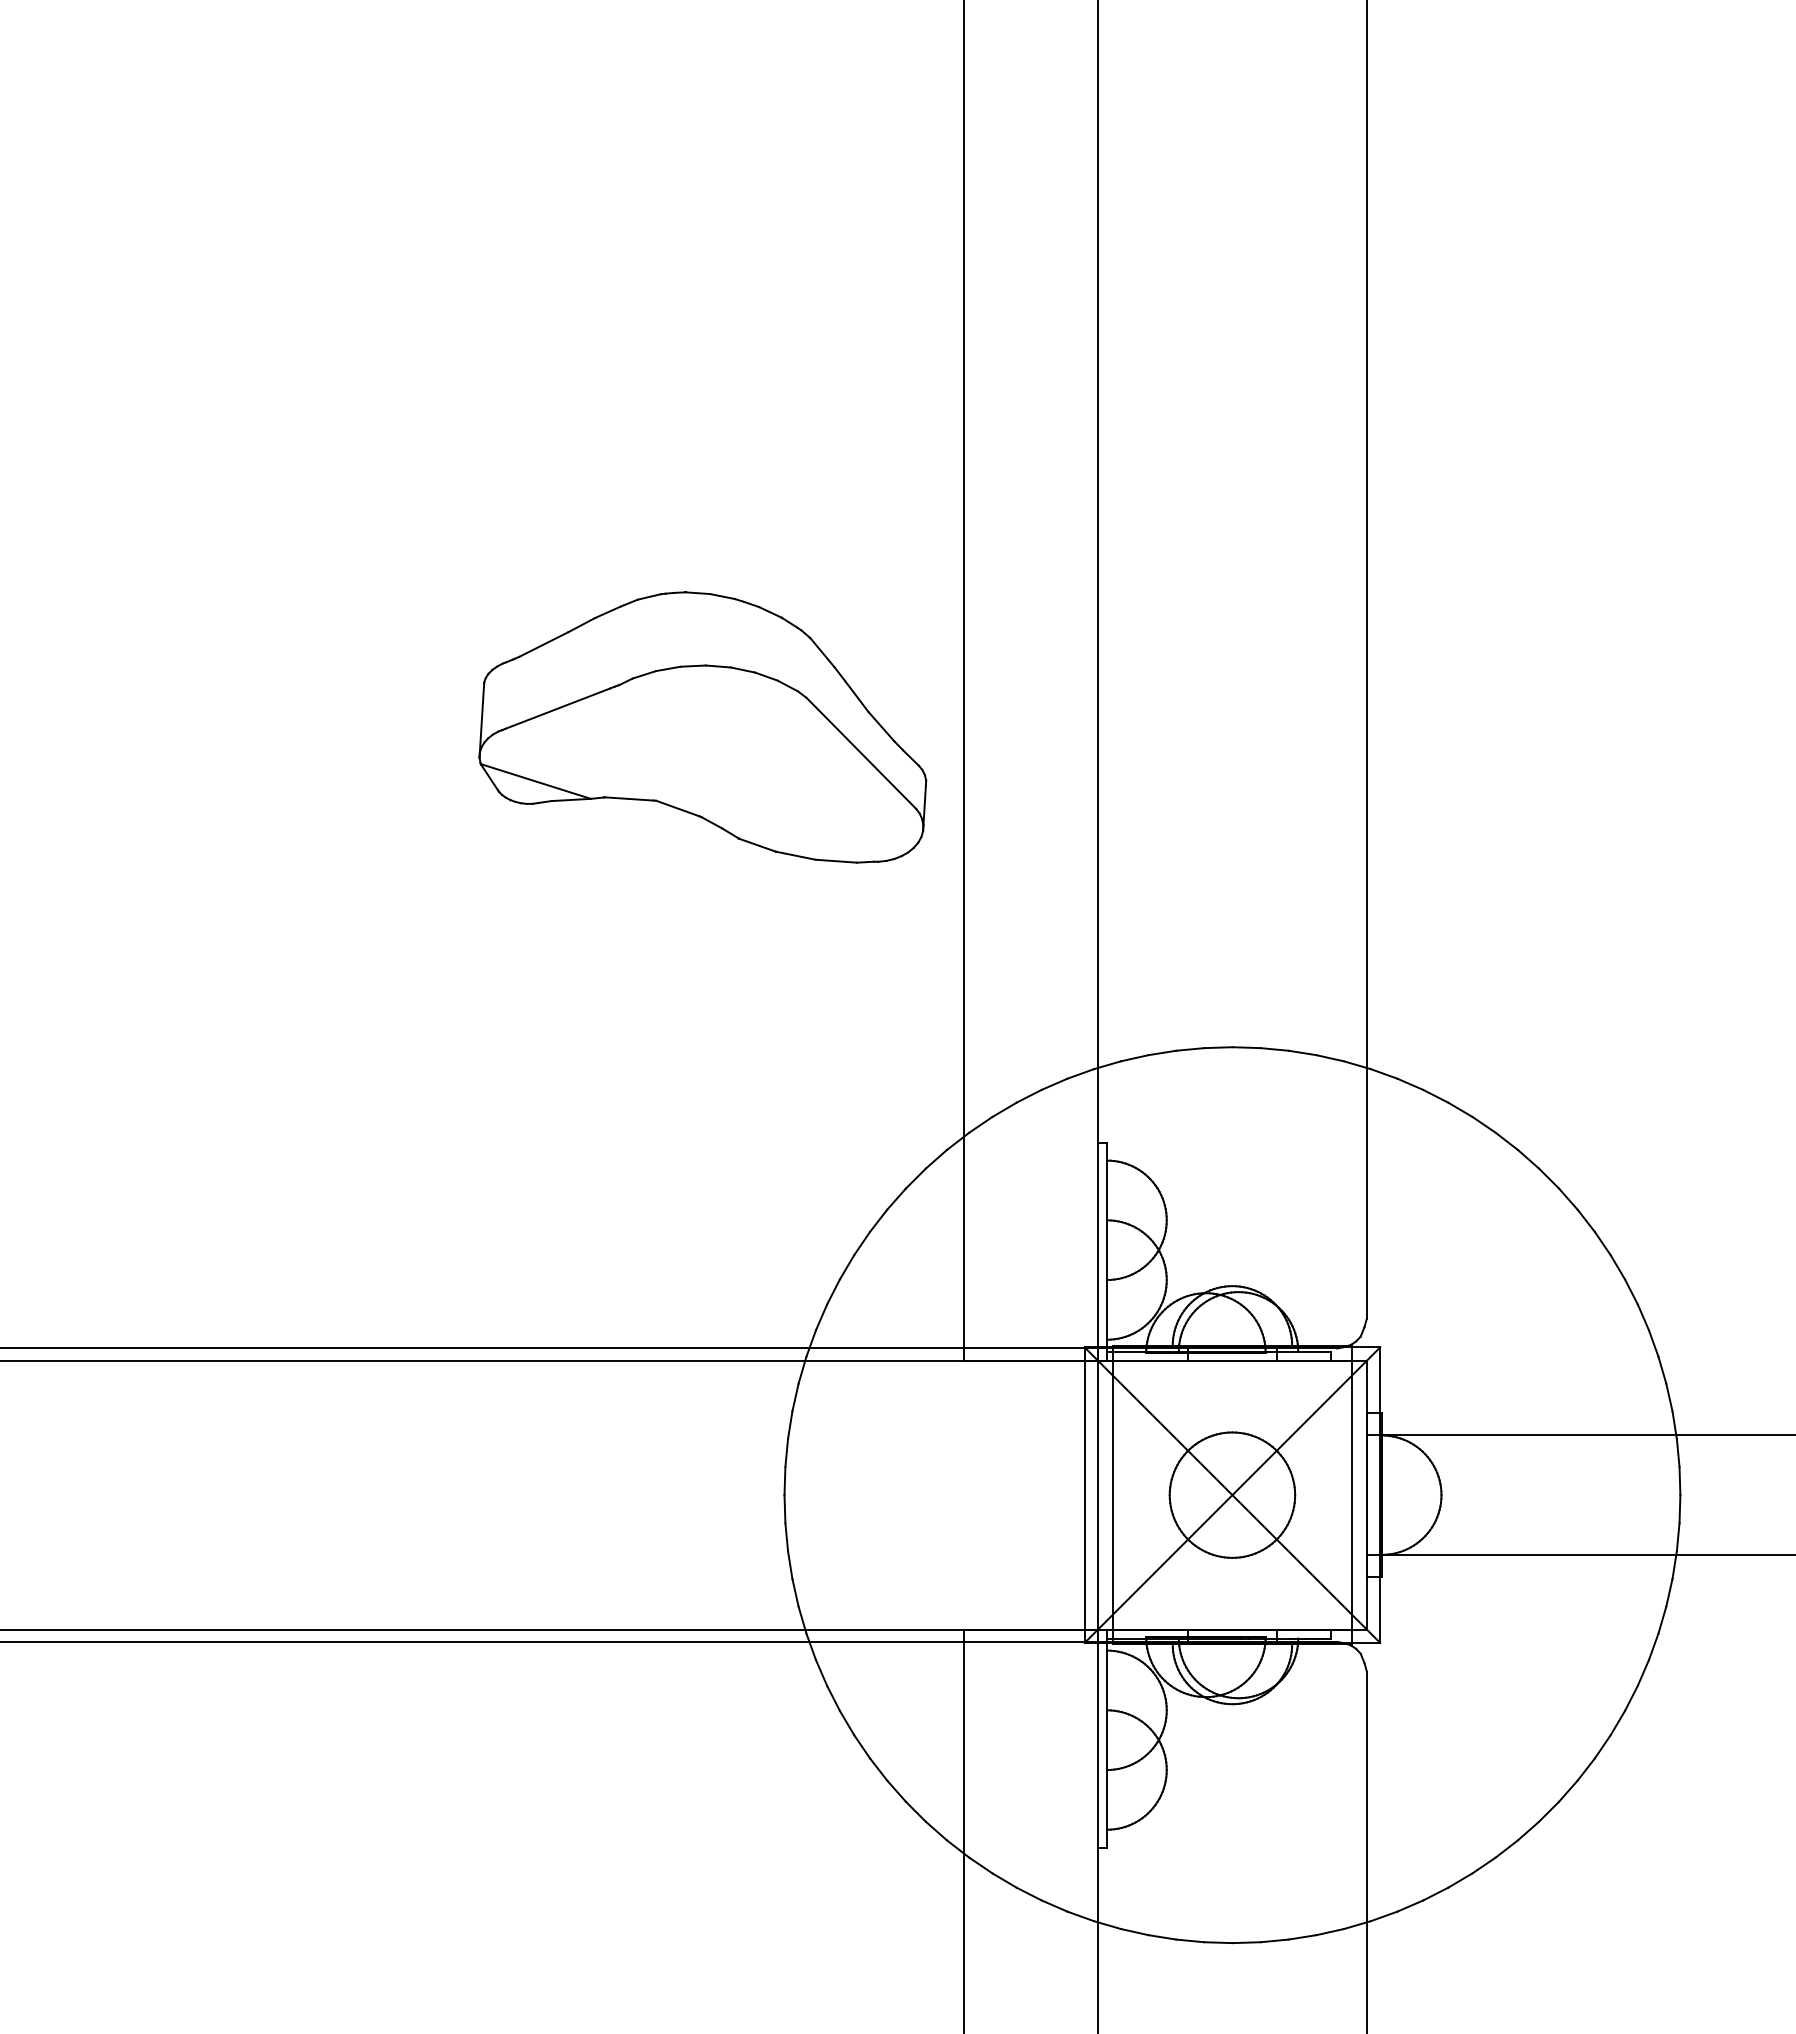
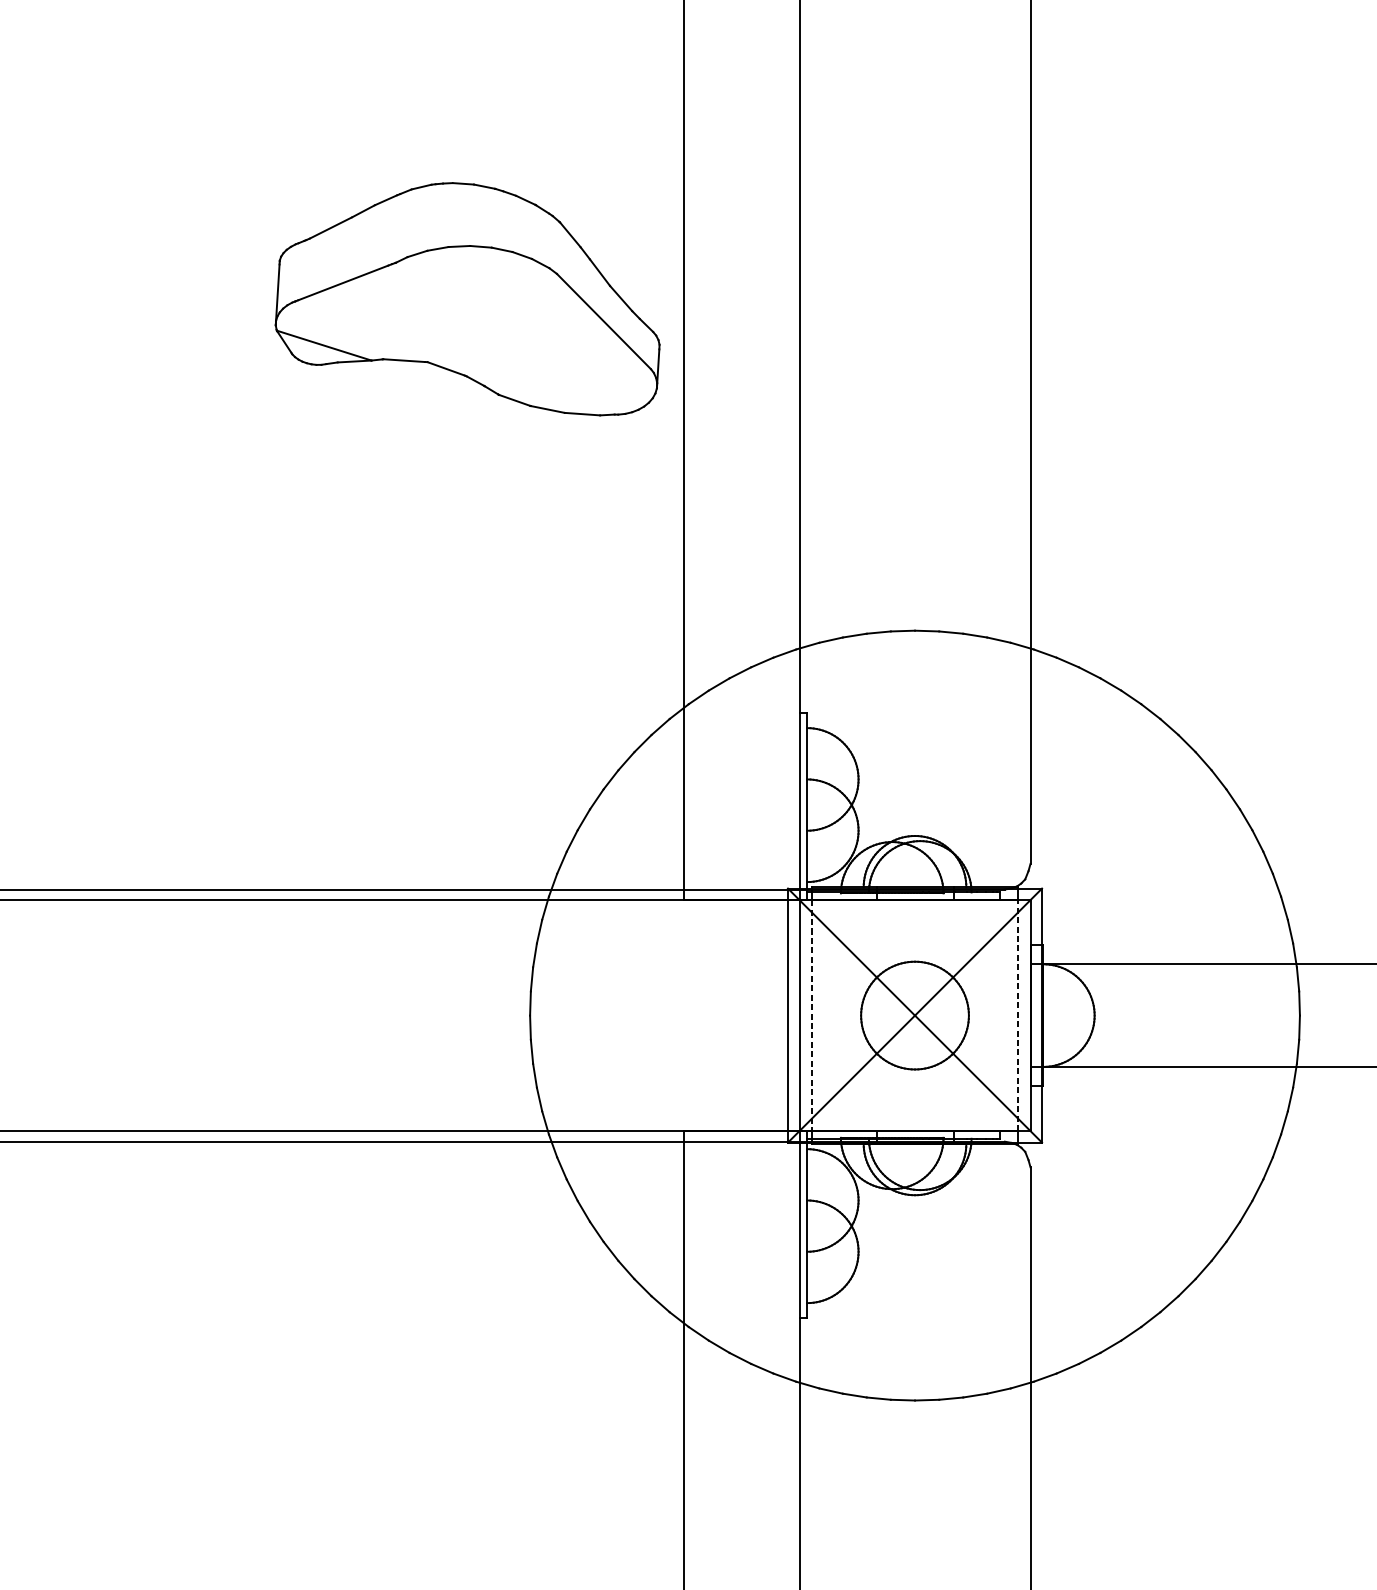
part: (702, 727) -> (467, 299), moved
line: (1351, 1494) -> (1017, 1015), solid -> dashed
line: (1113, 1495) -> (812, 1015), solid -> dashed

